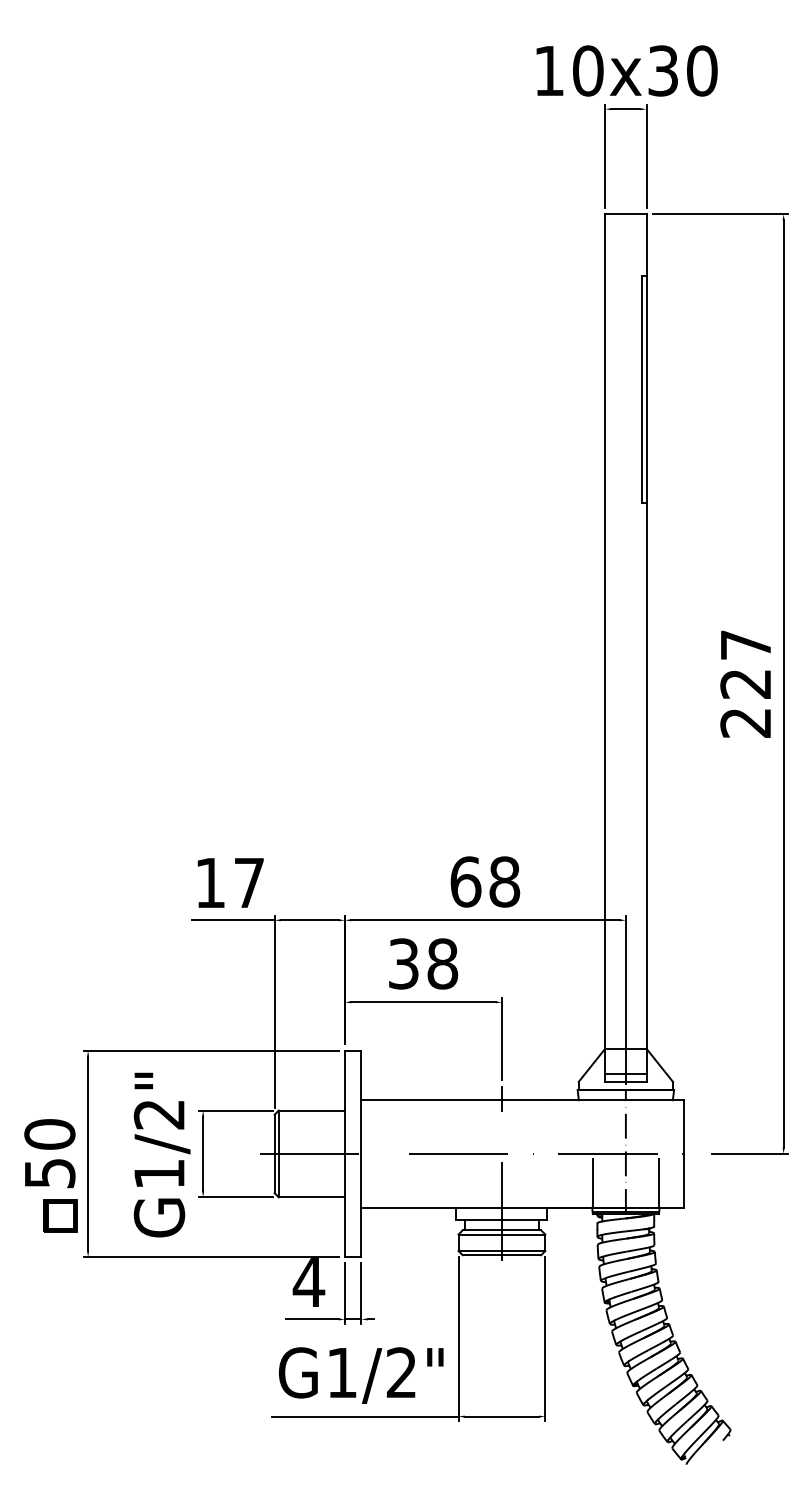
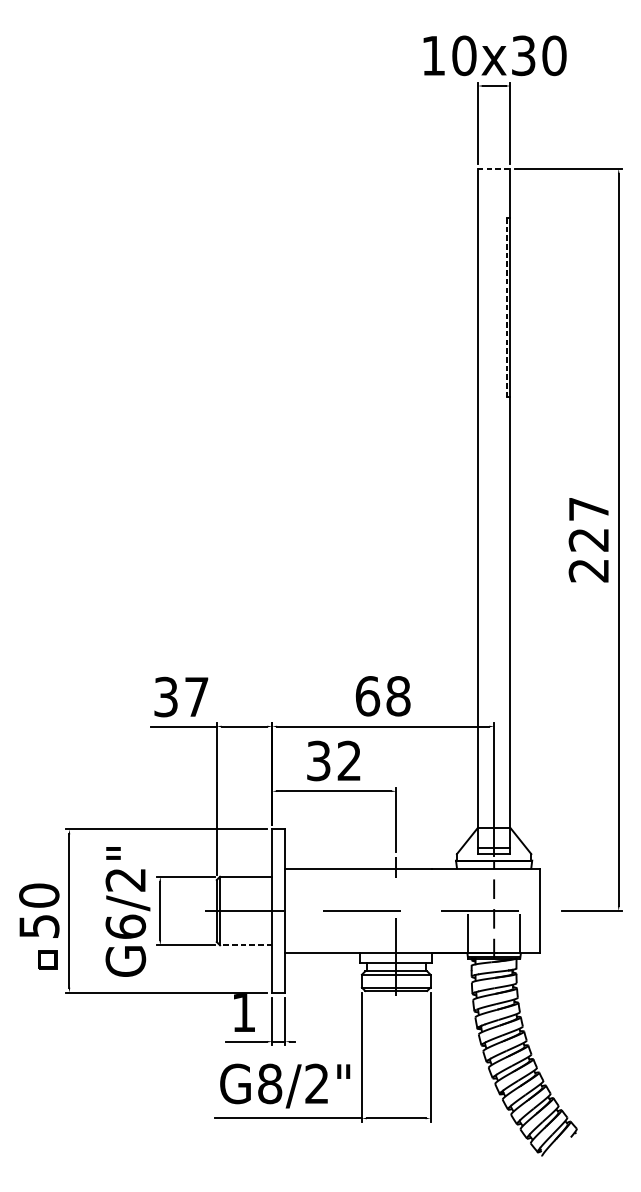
line: (625, 214) -> (493, 169), solid -> dashed
line: (642, 389) -> (507, 307), solid -> dashed
text: (210, 882) -> (166, 696), 17 -> 37
text: (442, 963) -> (349, 760), 38 -> 32
text: (159, 1173) -> (125, 926), G1/2" -> G6/2"
line: (311, 1197) -> (245, 945), solid -> dashed
part: (60, 1215) -> (47, 959), size x0.7
text: (308, 1282) -> (243, 1012), 4 -> 1
text: (342, 1372) -> (270, 1083), G1/2" -> G8/2"

